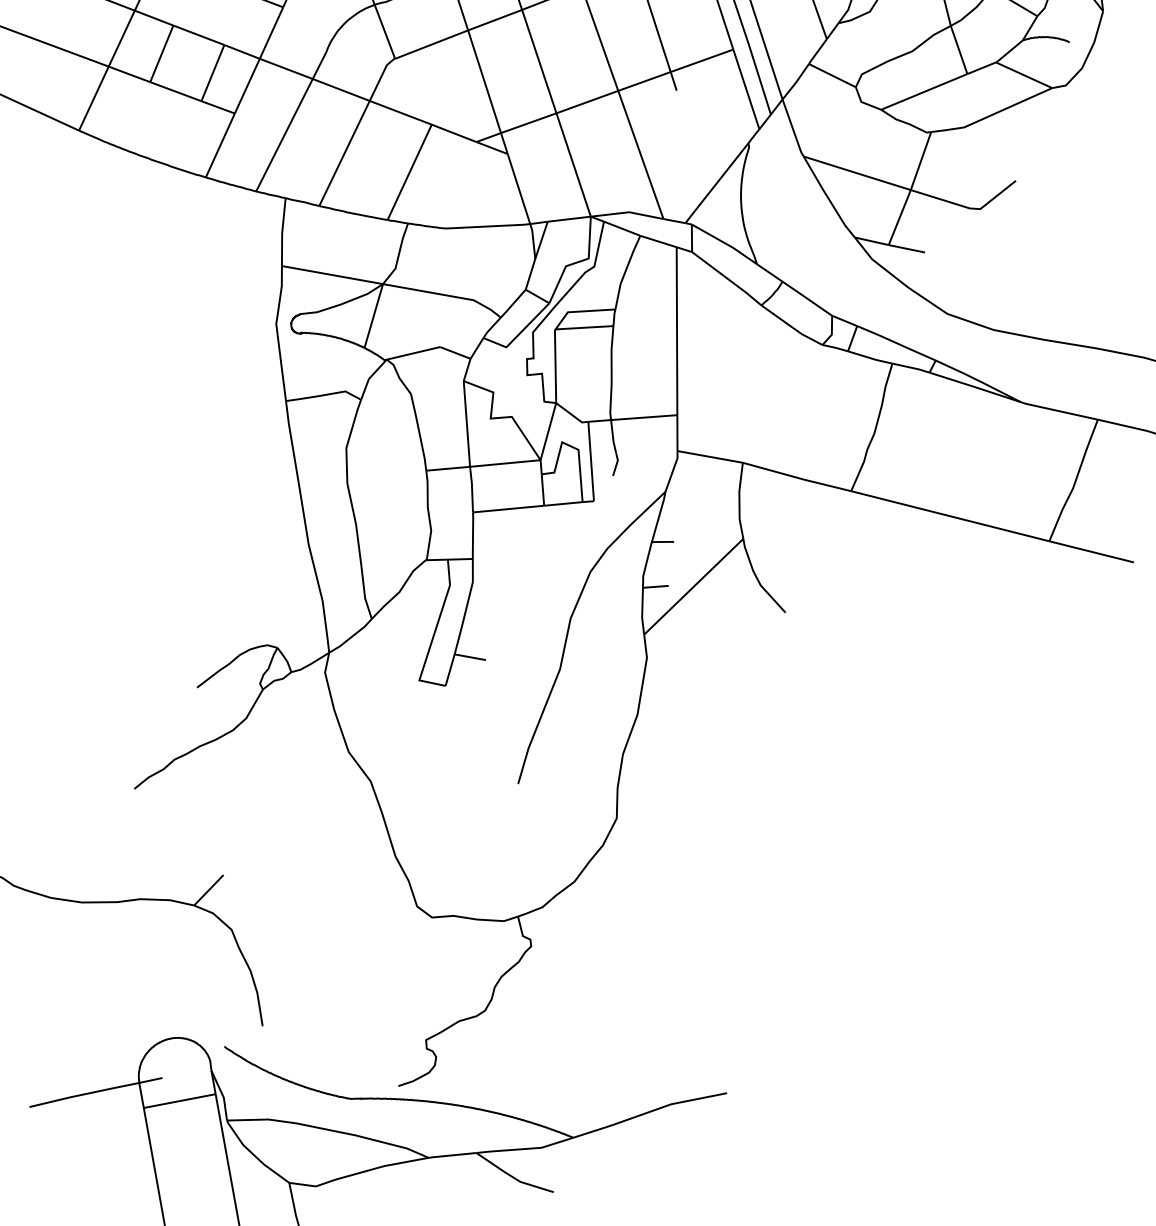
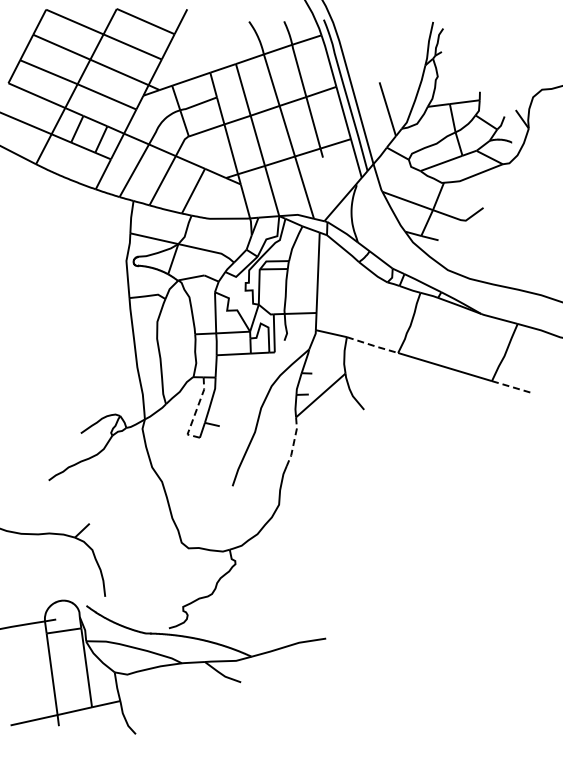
line: (799, 477) -> (373, 345), solid -> dashed
line: (1090, 552) -> (511, 387), solid -> dashed
line: (434, 633) -> (195, 412), solid -> dashed
line: (643, 687) -> (294, 442), solid -> dashed

